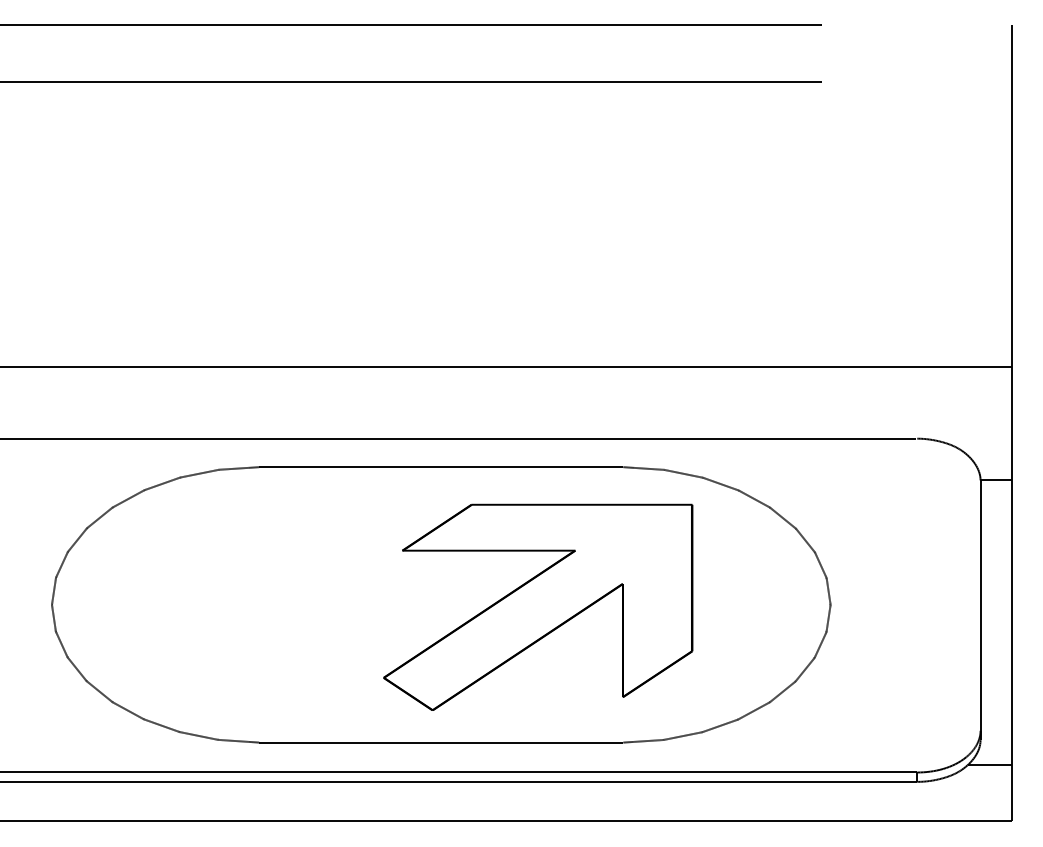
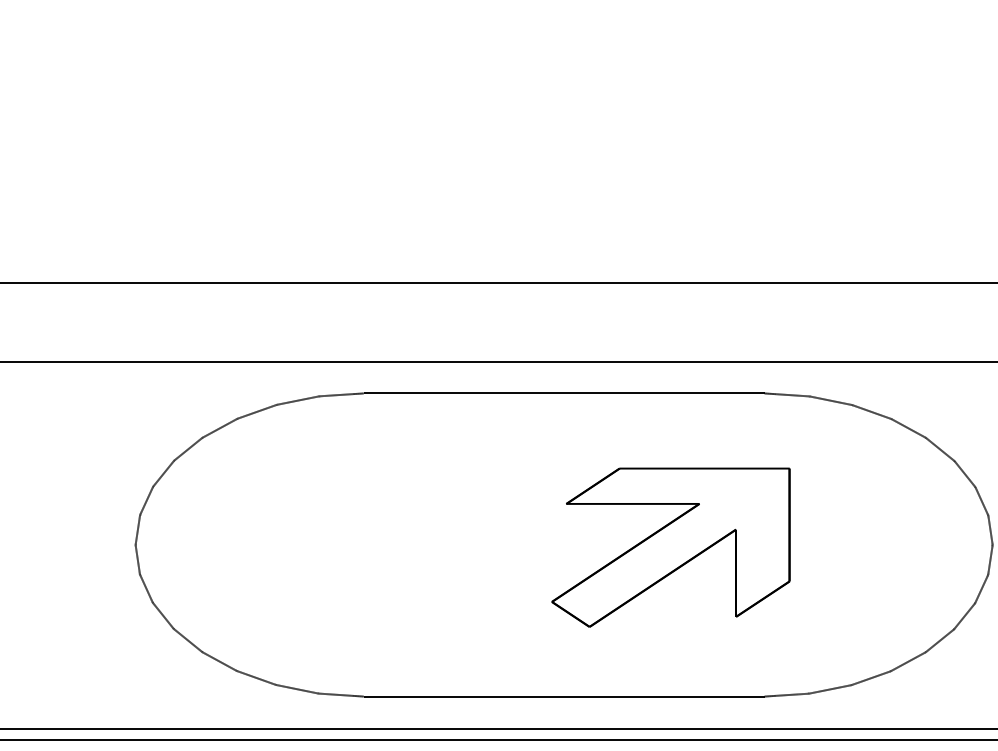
part: (538, 606) -> (671, 546), size x0.7

